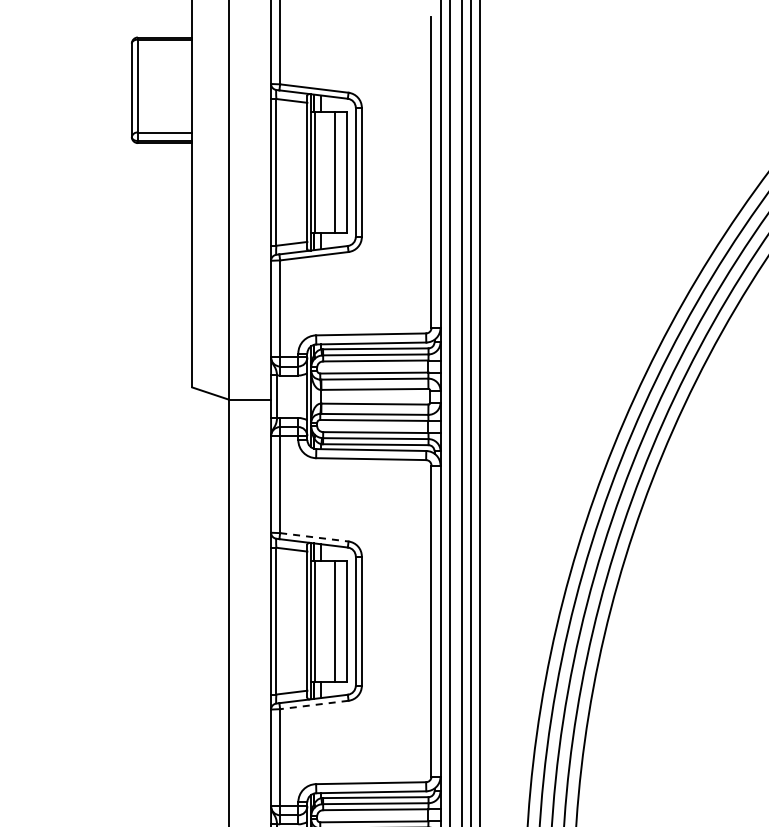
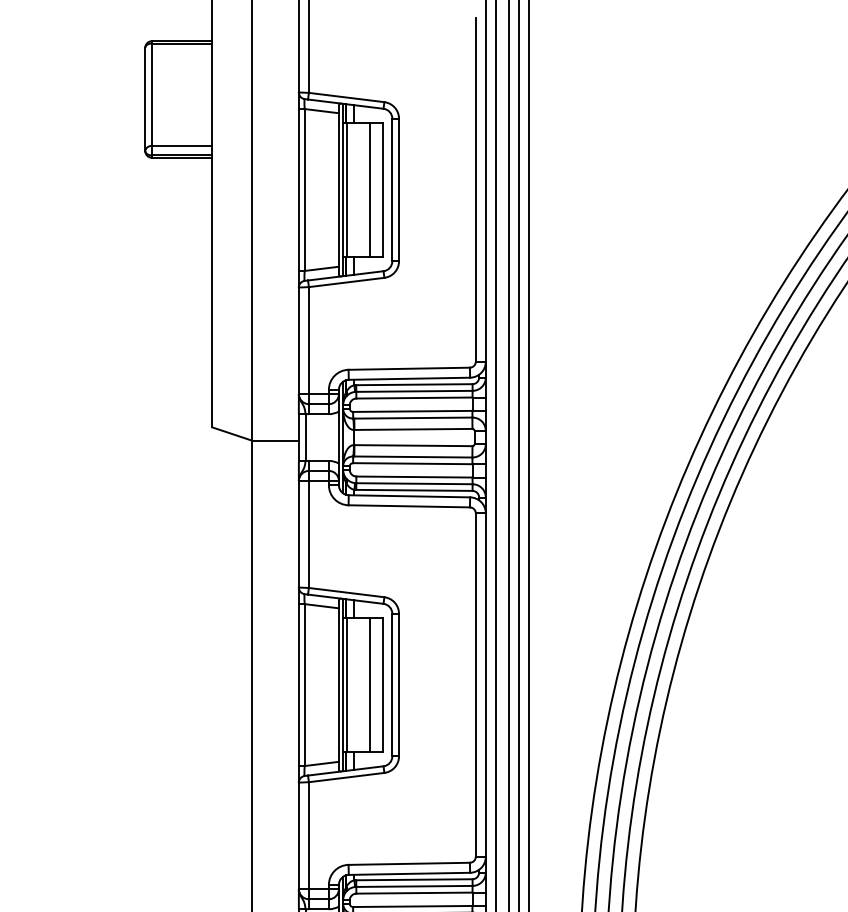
line: (314, 537) -> (346, 592), dashed -> solid
line: (313, 705) -> (345, 778), dashed -> solid

